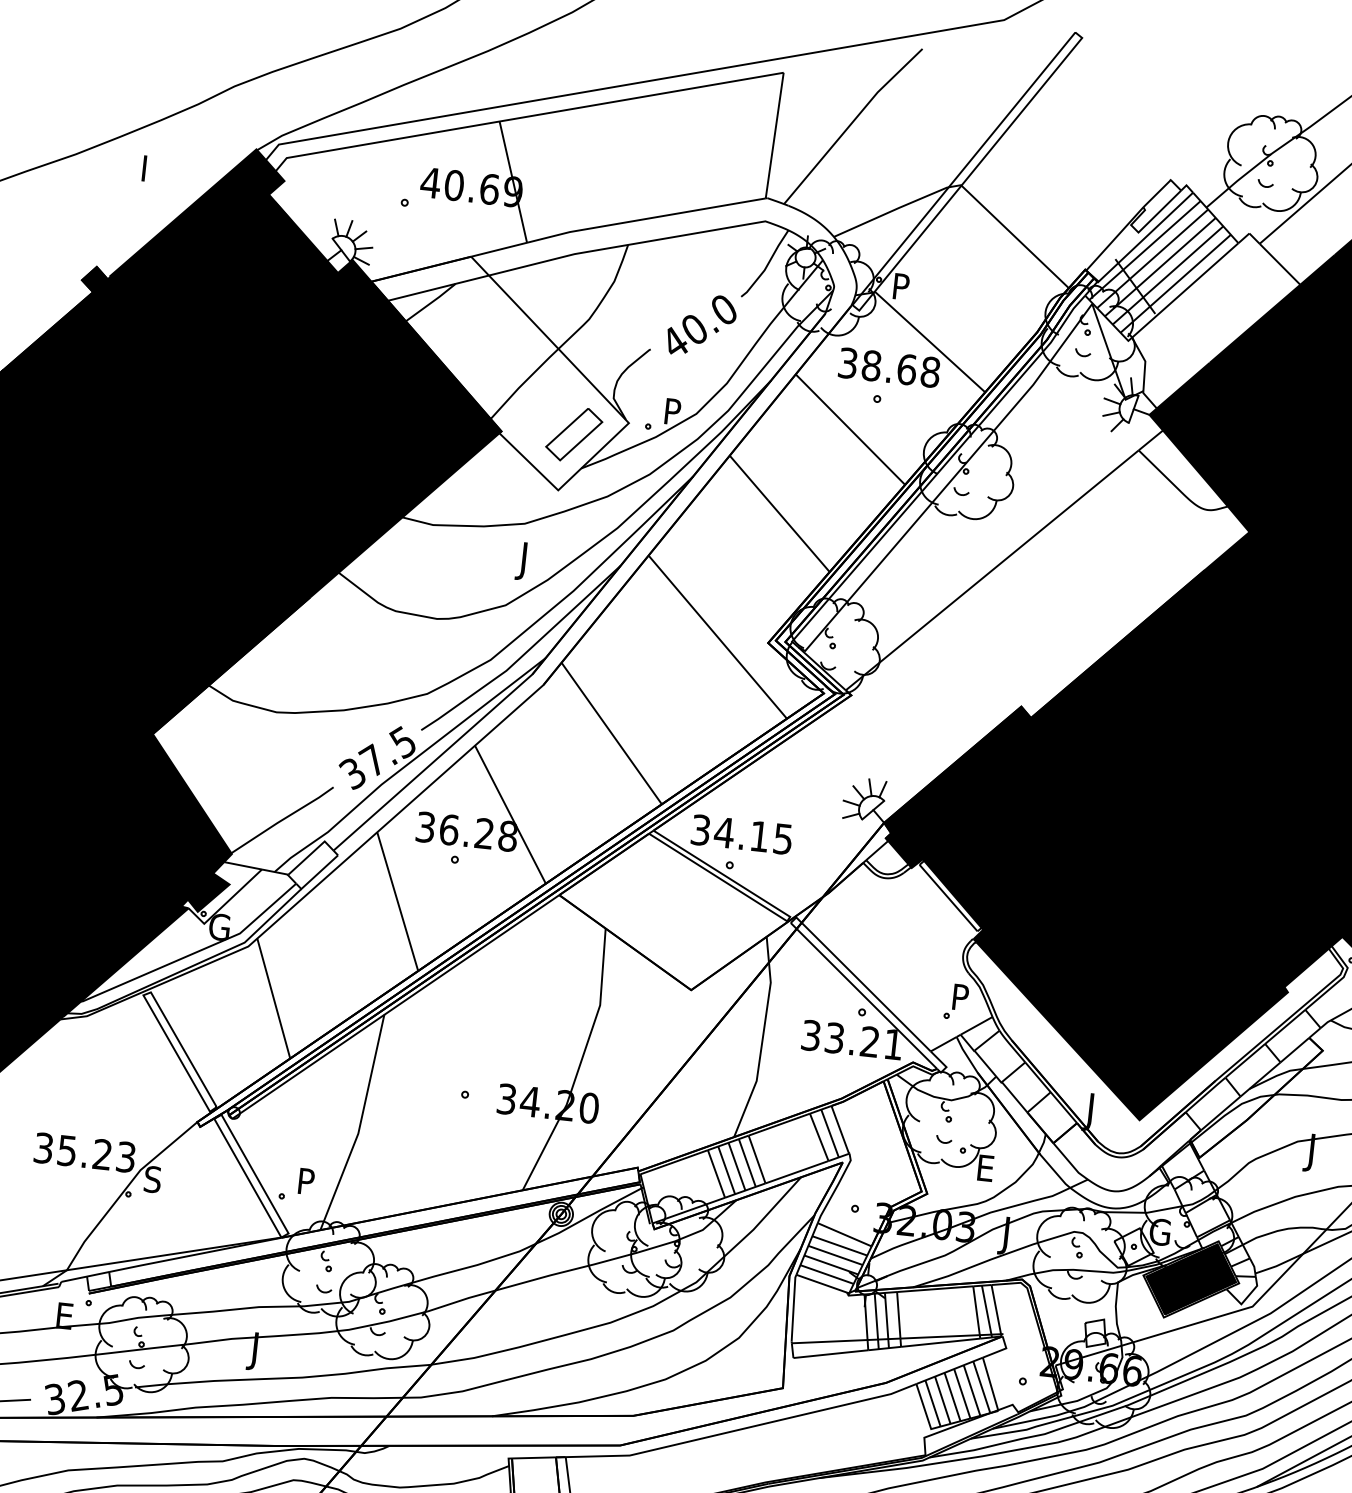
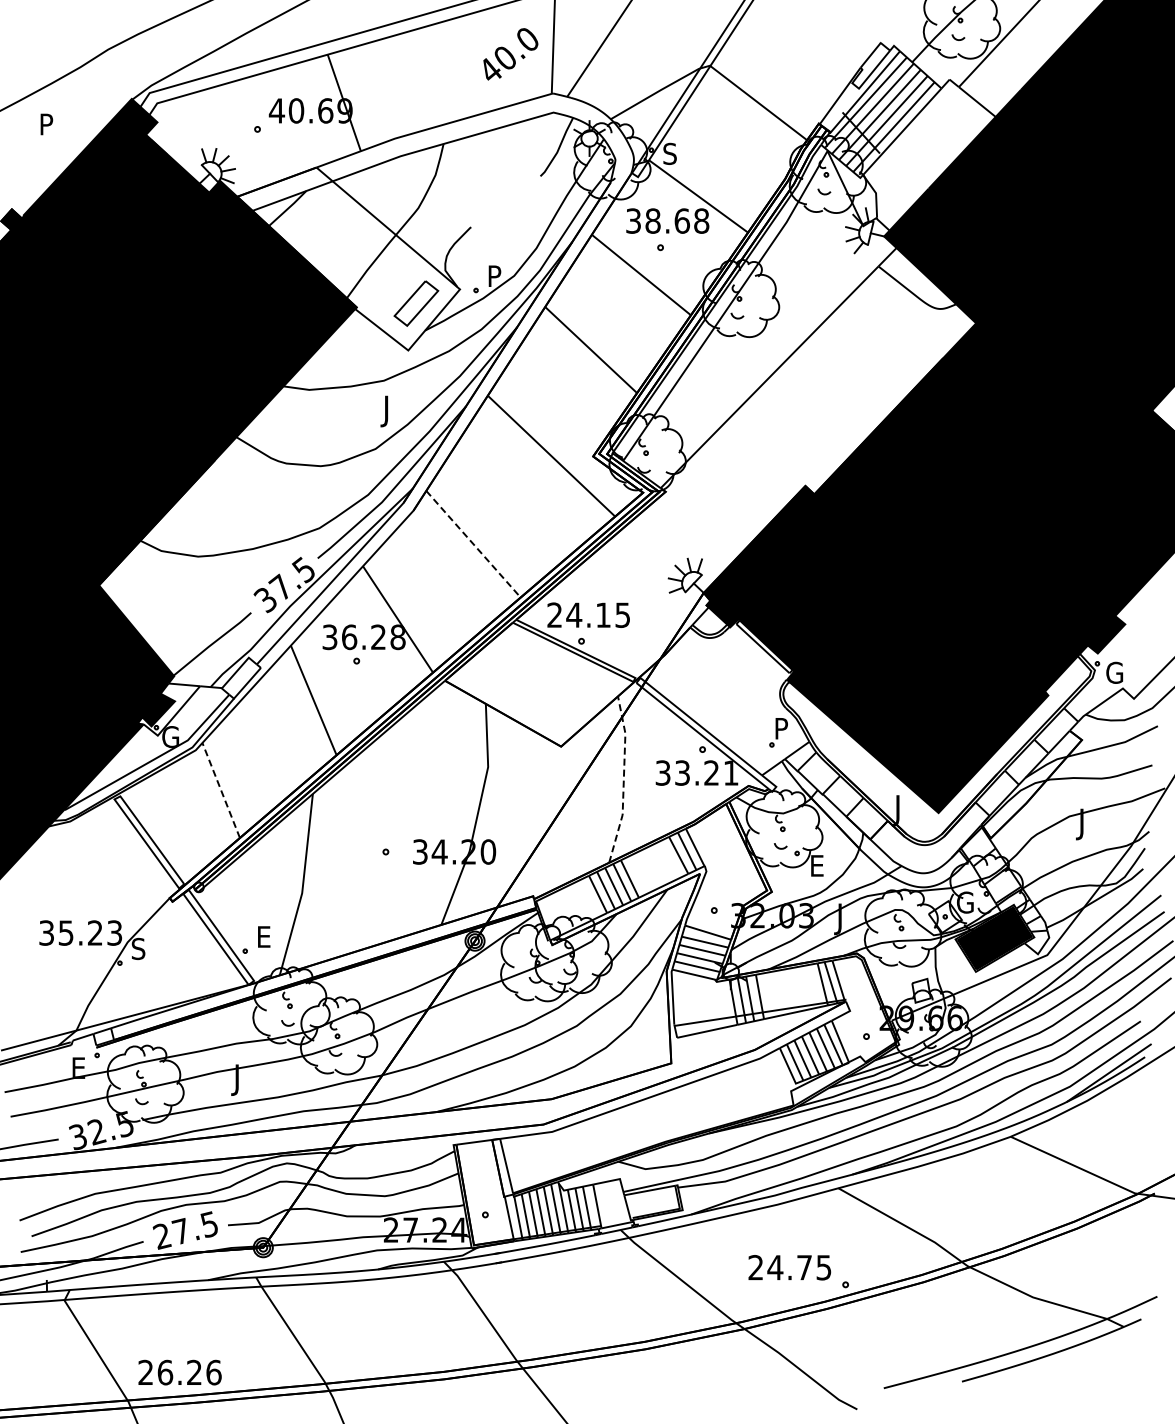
text: (152, 163) -> (48, 119), I -> P
text: (900, 286) -> (669, 153), P -> S
text: (701, 325) -> (510, 54), moved
line: (611, 733) -> (473, 544), solid -> dashed
text: (700, 829) -> (554, 614), 34.15 -> 24.15
line: (274, 998) -> (221, 790), solid -> dashed
line: (762, 1039) -> (623, 780), solid -> dashed
text: (308, 1181) -> (265, 936), P -> E

